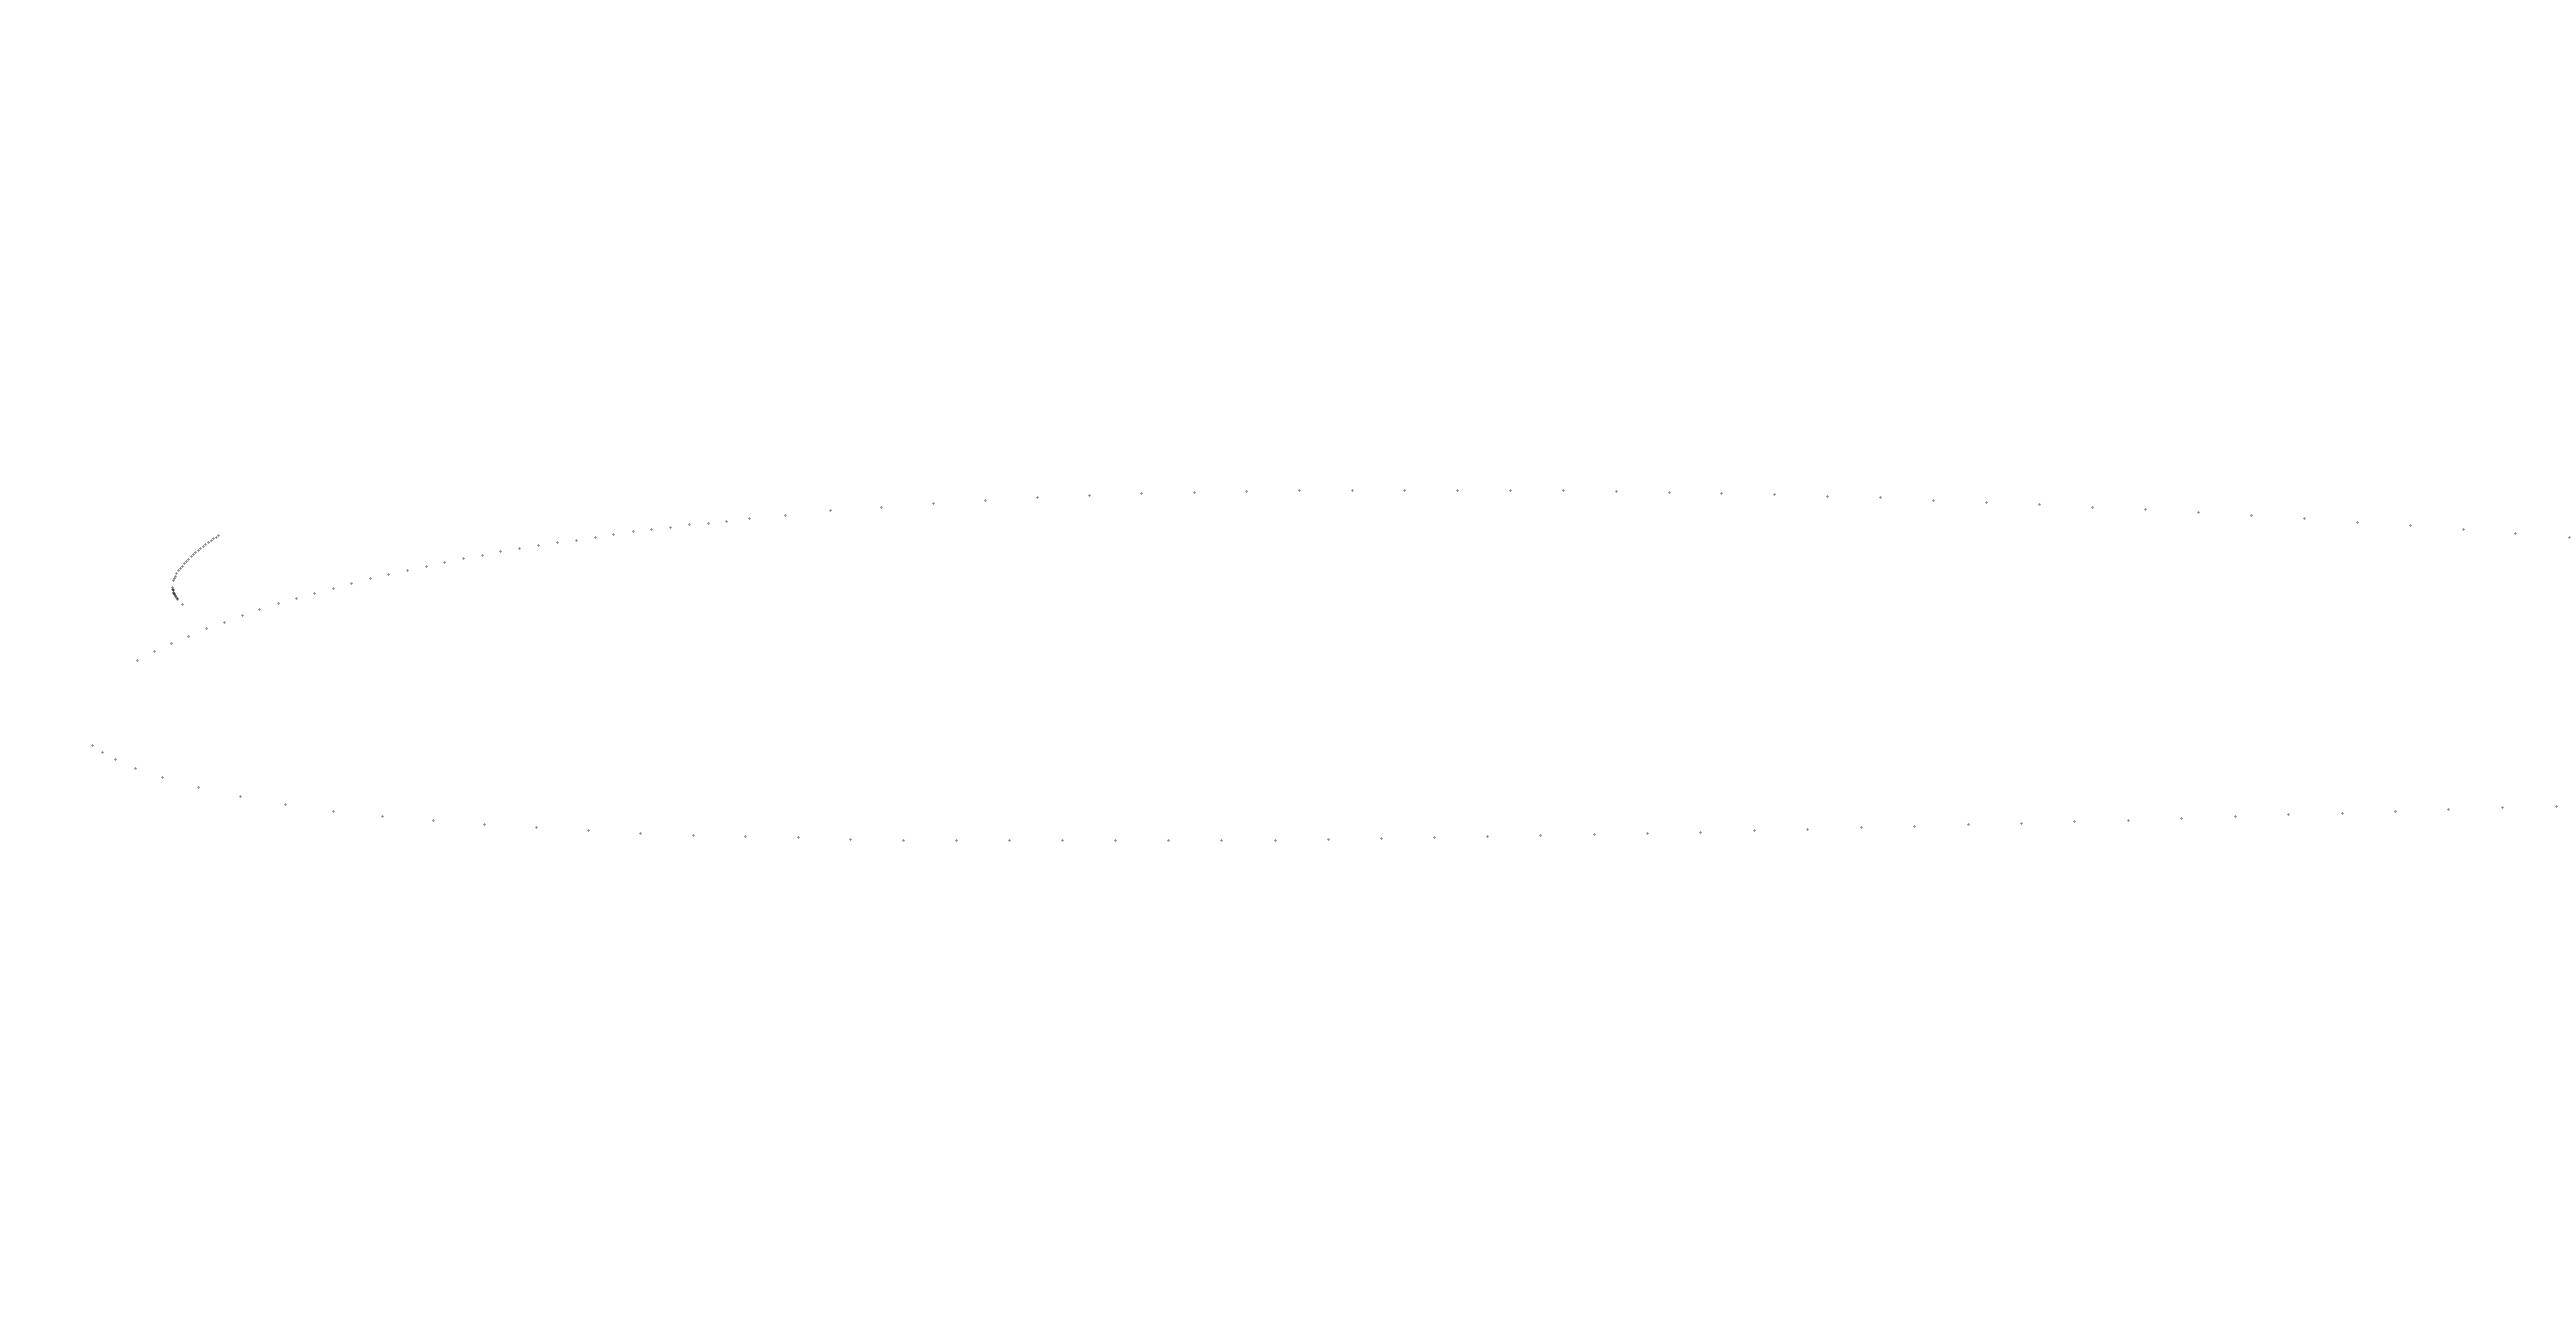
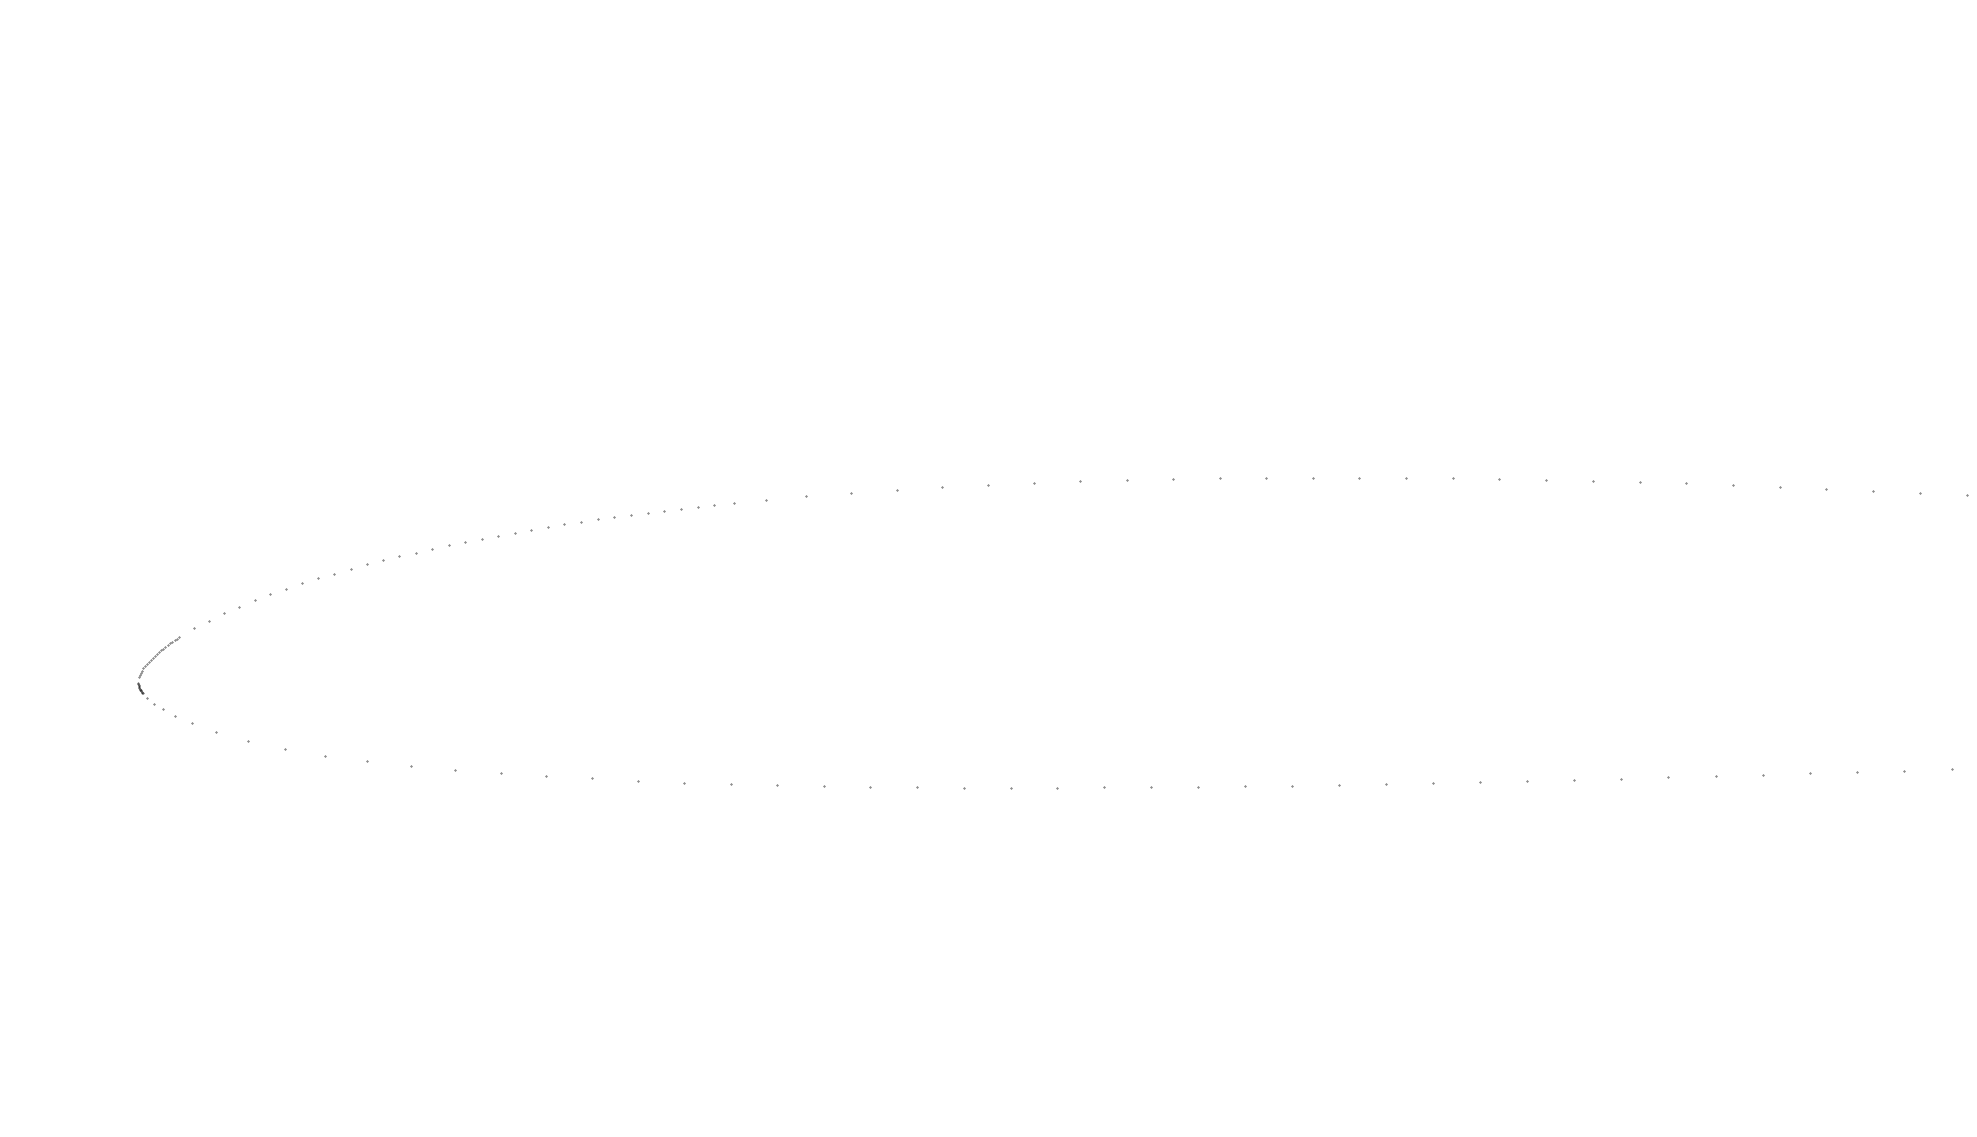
part: (187, 561) -> (151, 660), moved

